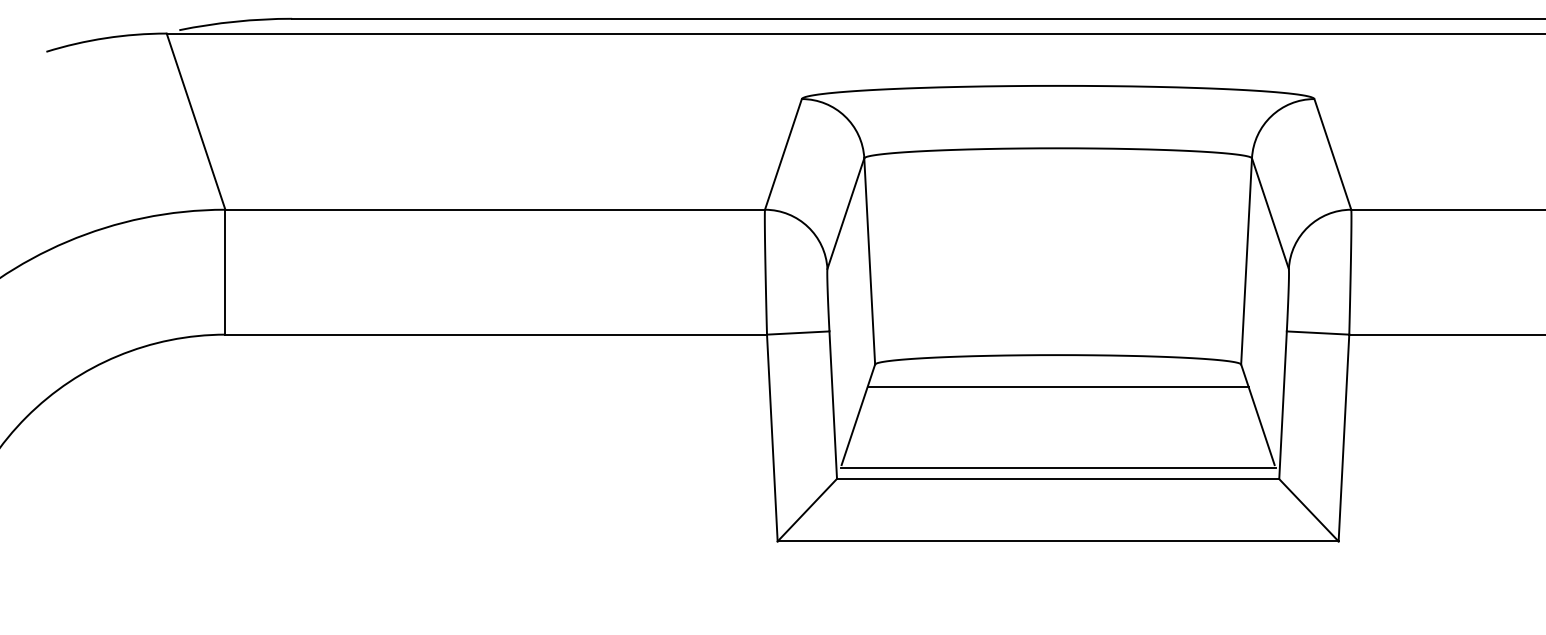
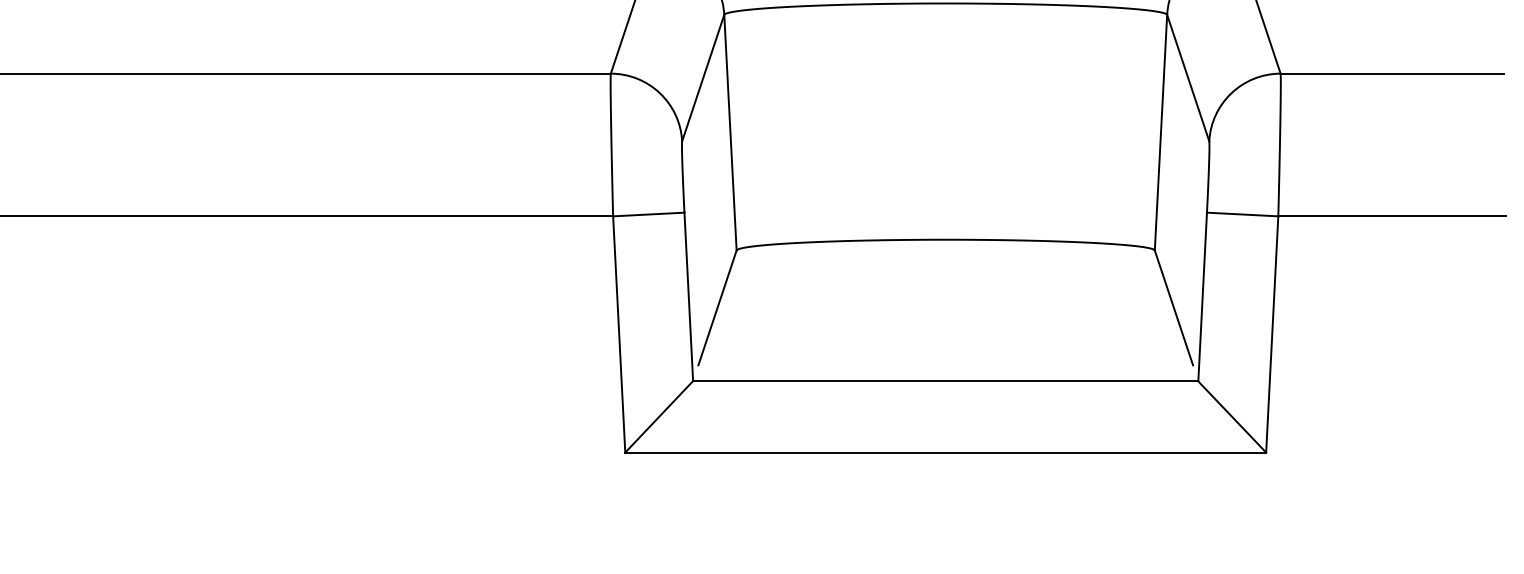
line: (1057, 387) -> (944, 276), removed
line: (1057, 468) -> (944, 369), removed

